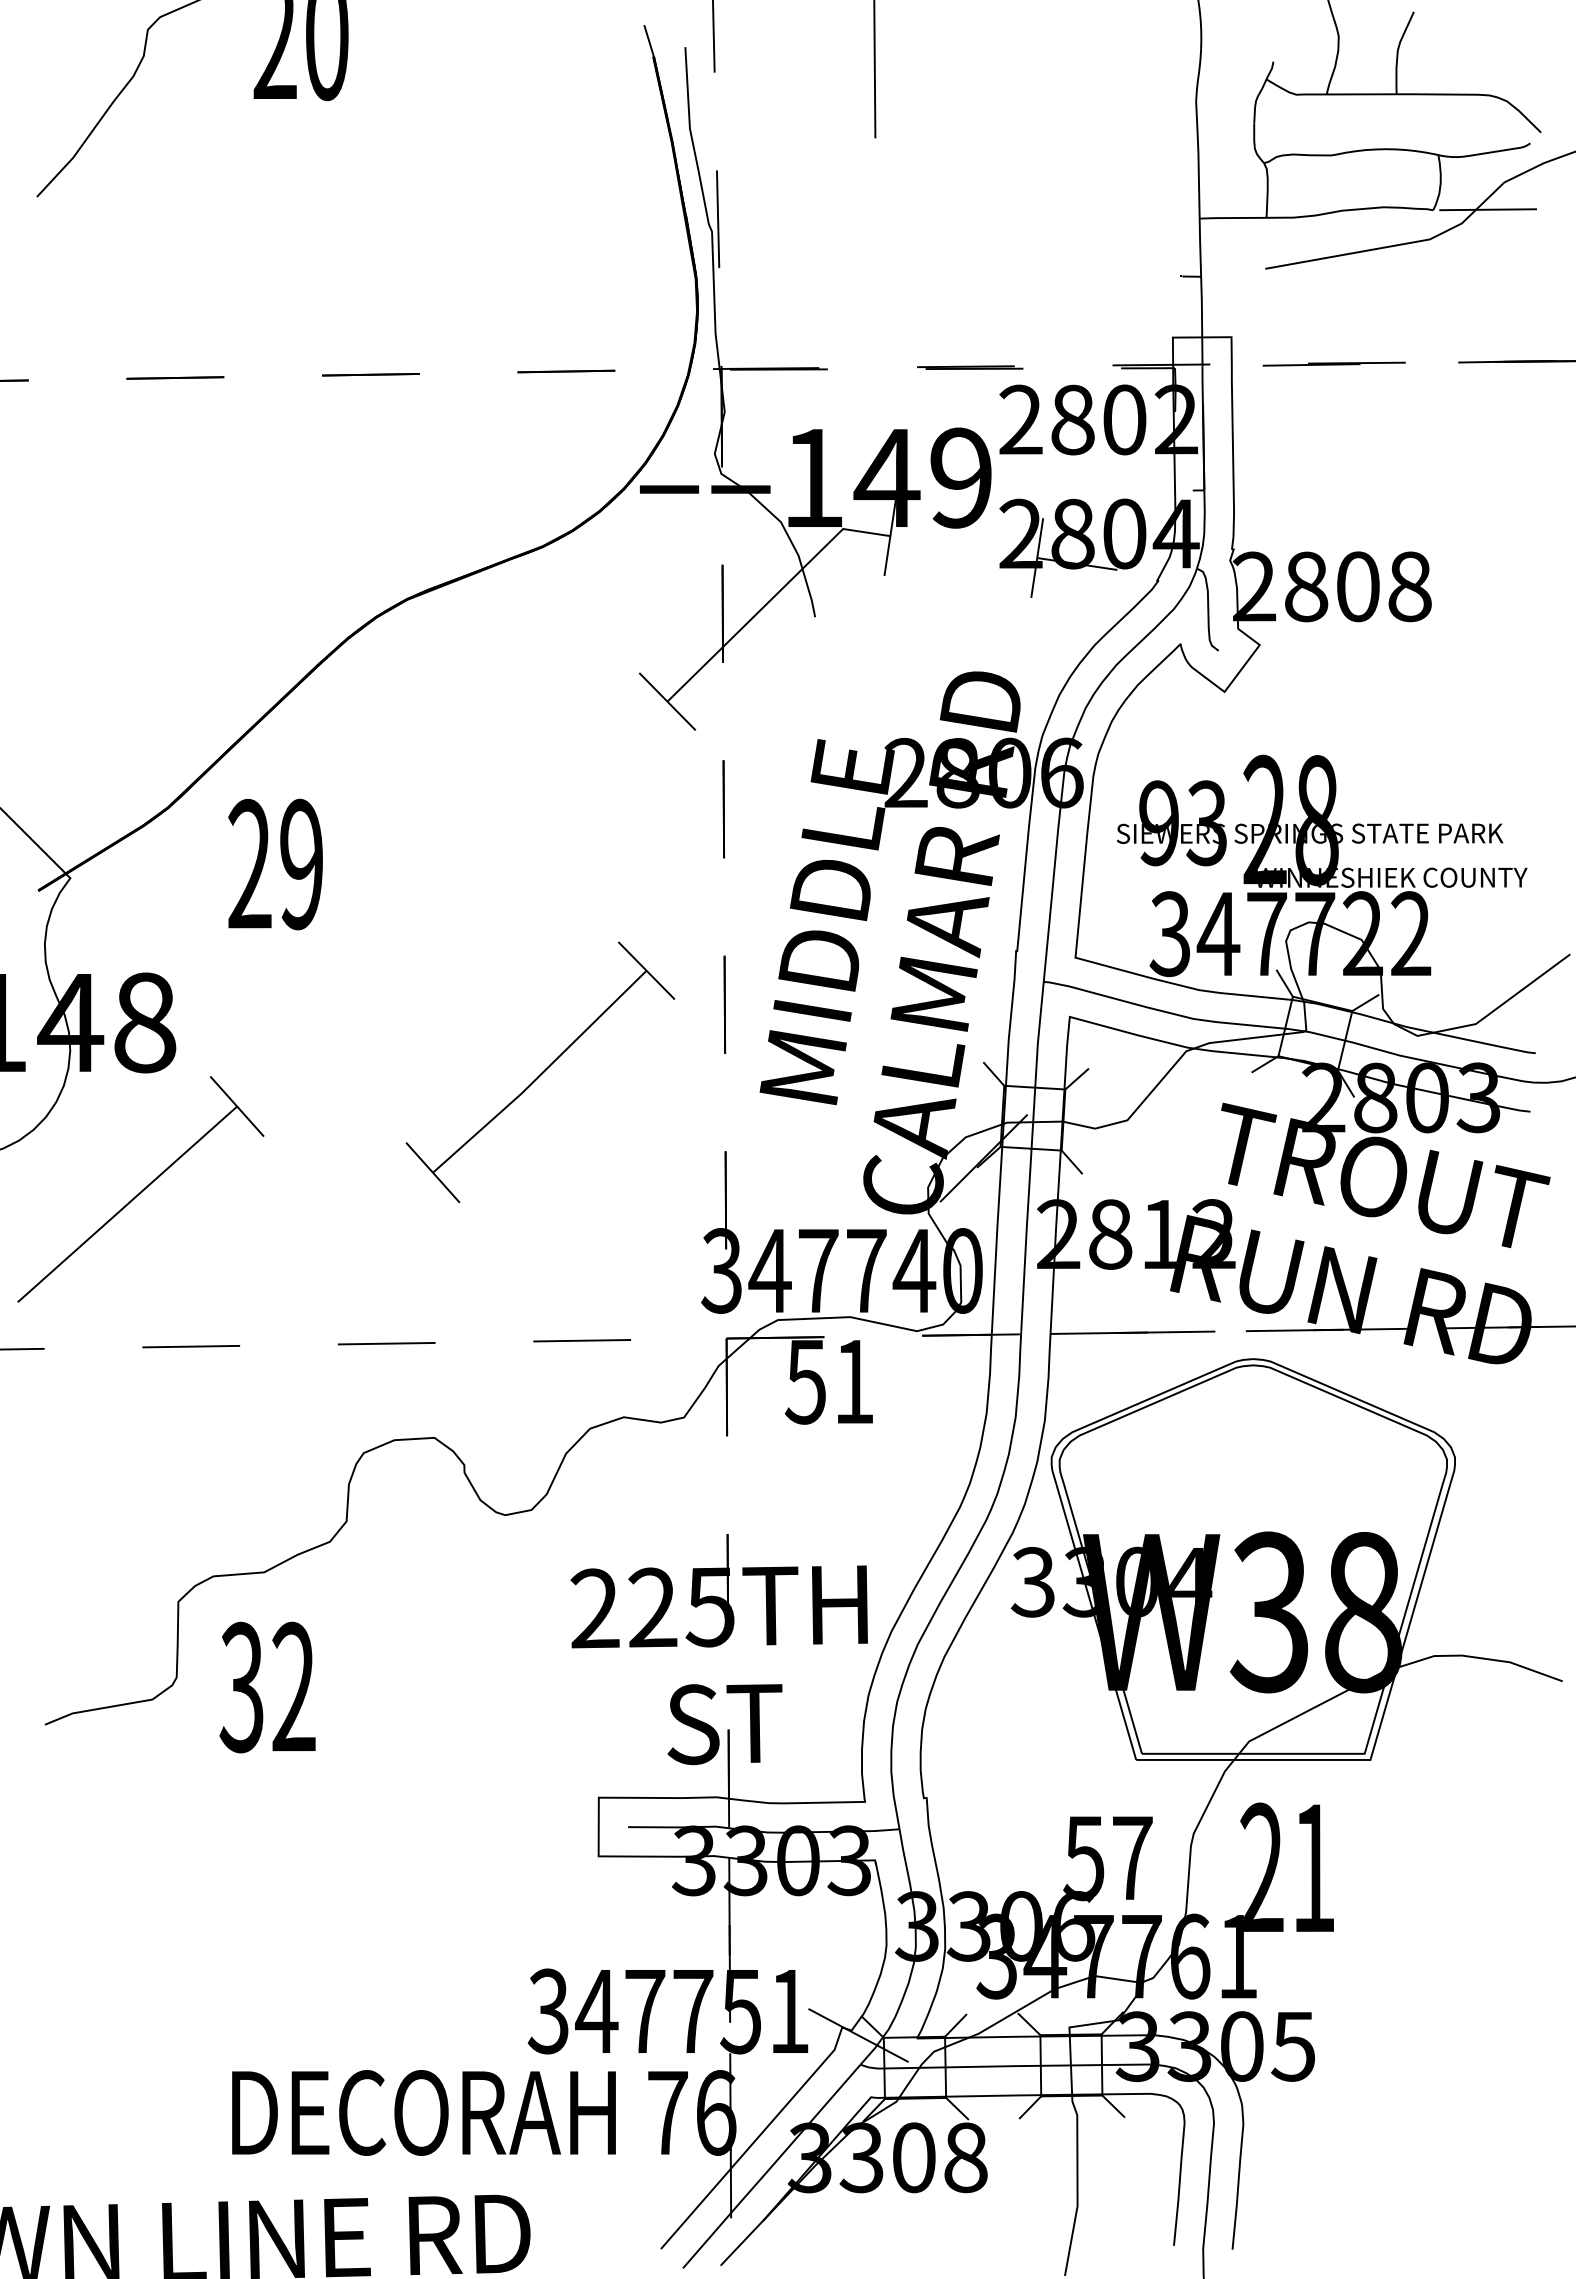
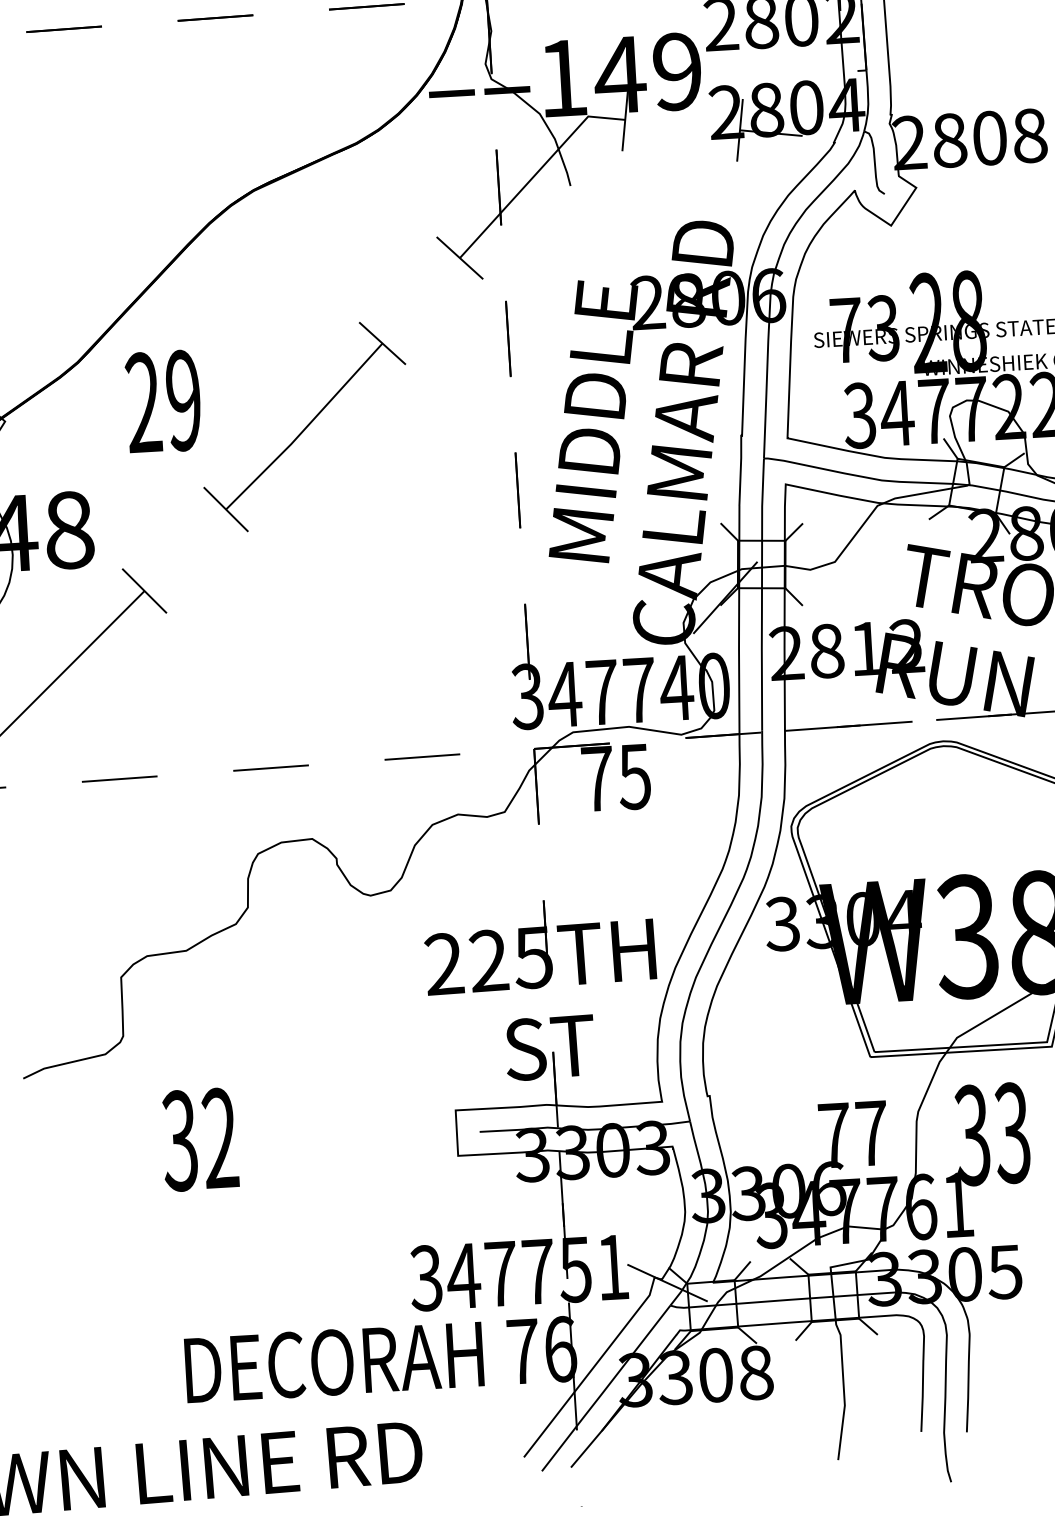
text: (1159, 823) -> (846, 330), 93 -> 73
part: (540, 1072) -> (304, 427), moved
text: (828, 1382) -> (615, 778), 51 -> 75
text: (267, 1687) -> (199, 1139), moved
text: (1083, 1858) -> (833, 1135), 57 -> 77
text: (1287, 1868) -> (992, 1134), 21 -> 33

